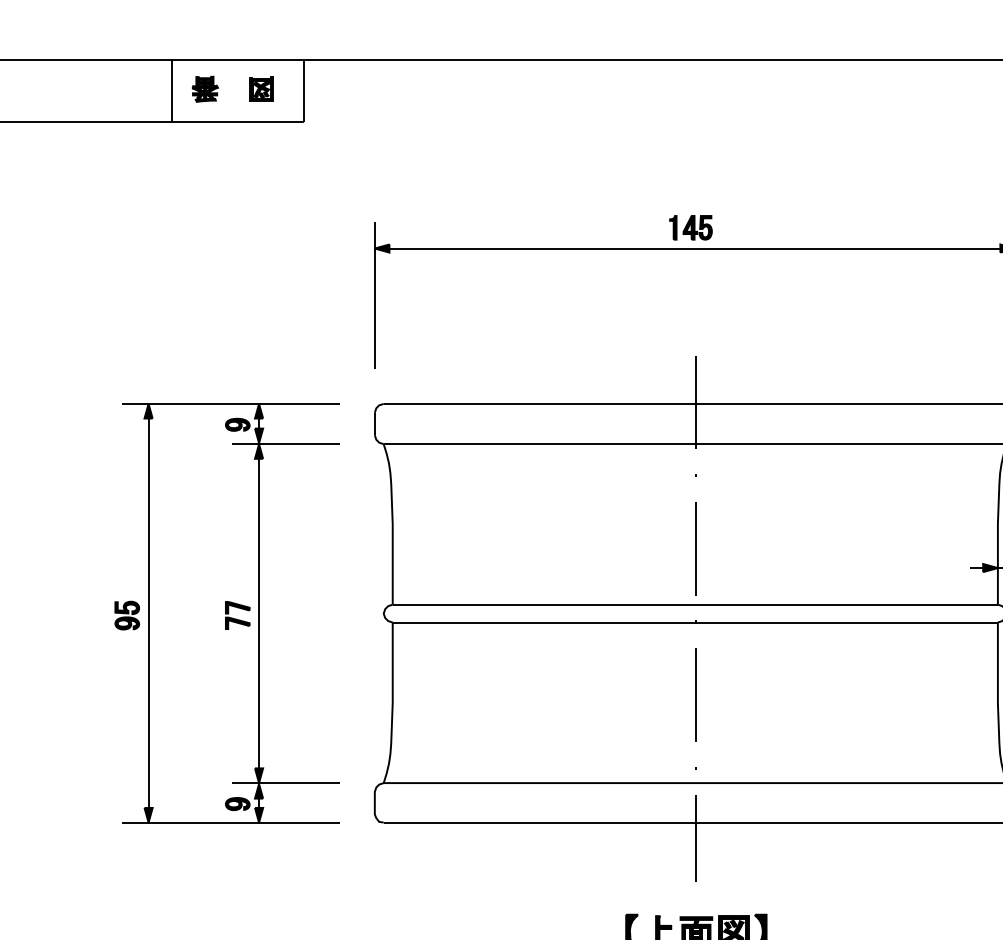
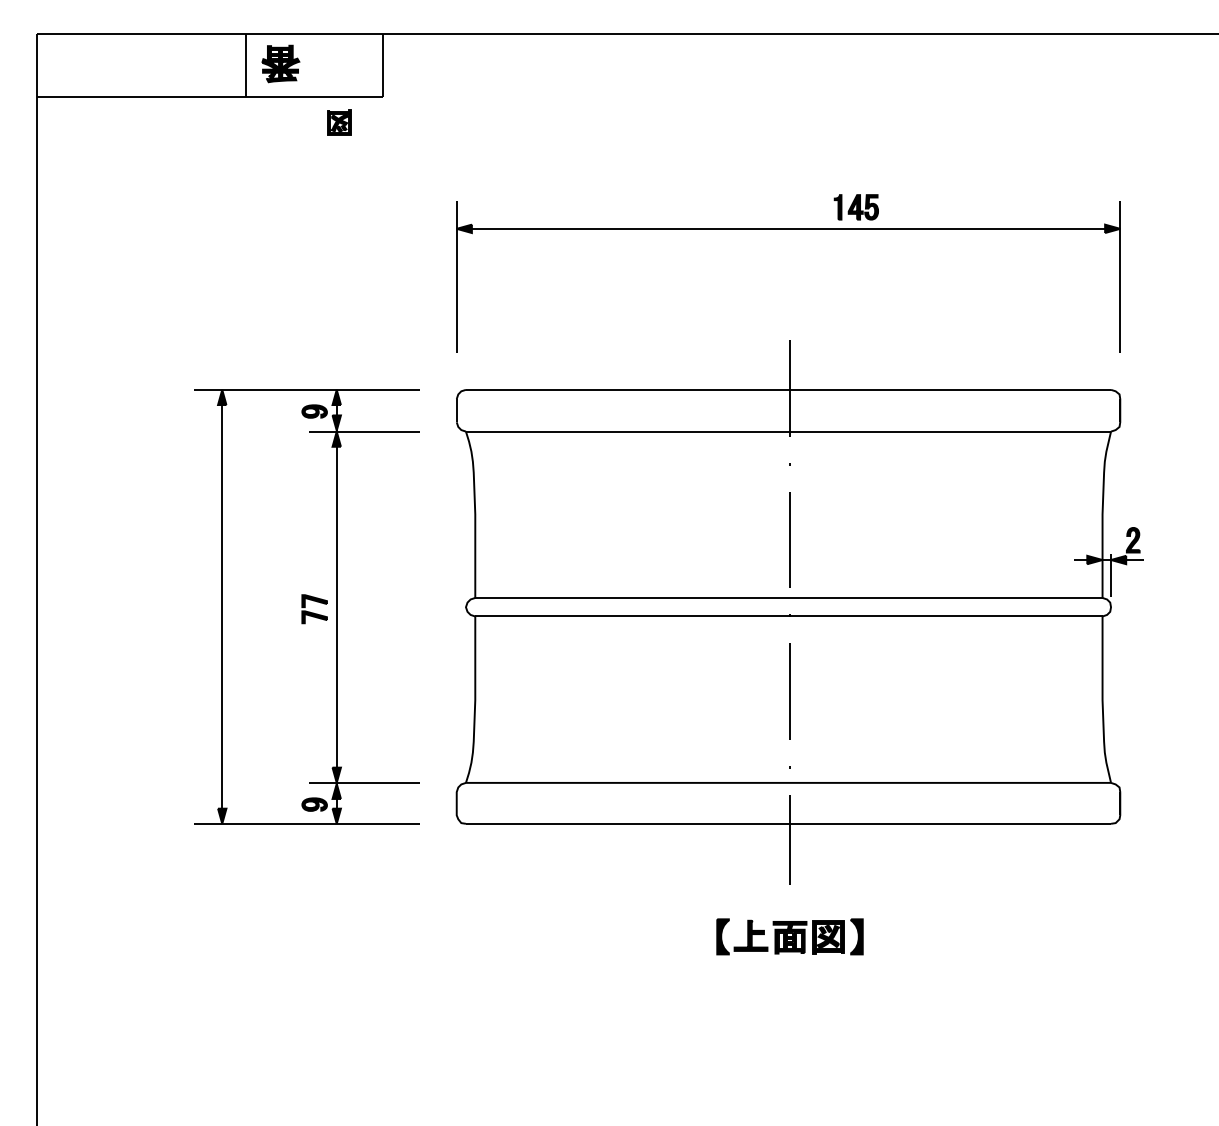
part: (205, 89) -> (281, 63), size x1.4
part: (261, 89) -> (339, 122), moved
part: (690, 227) -> (855, 207), moved
part: (127, 615) -> (200, 609), removed

